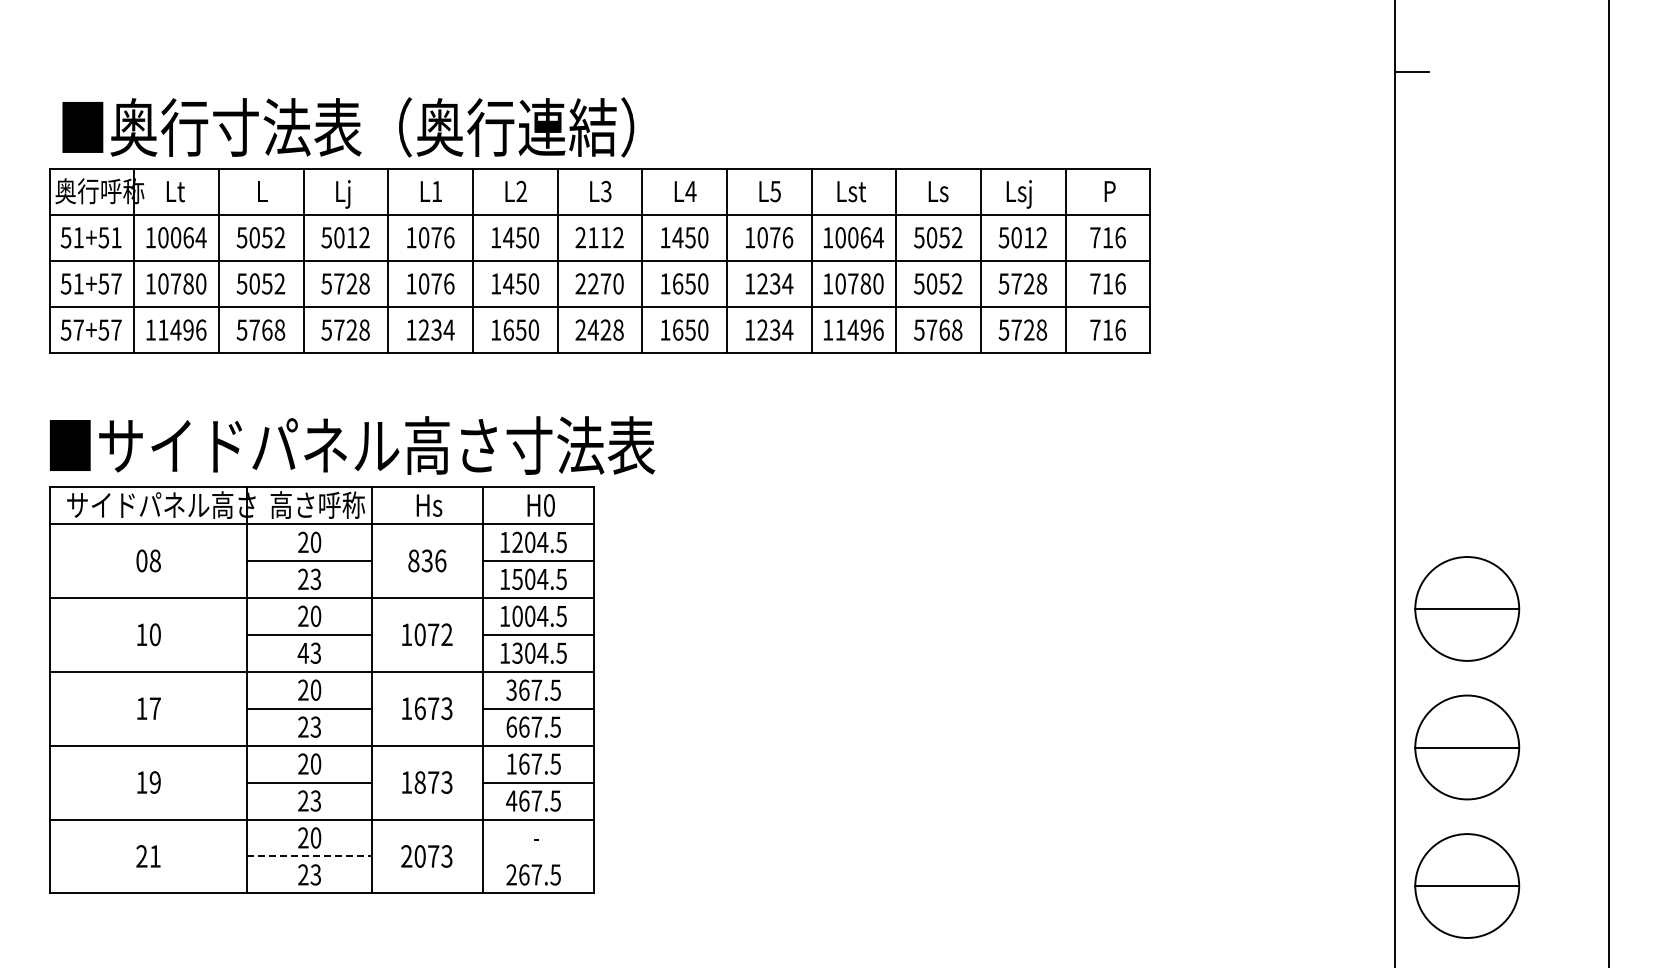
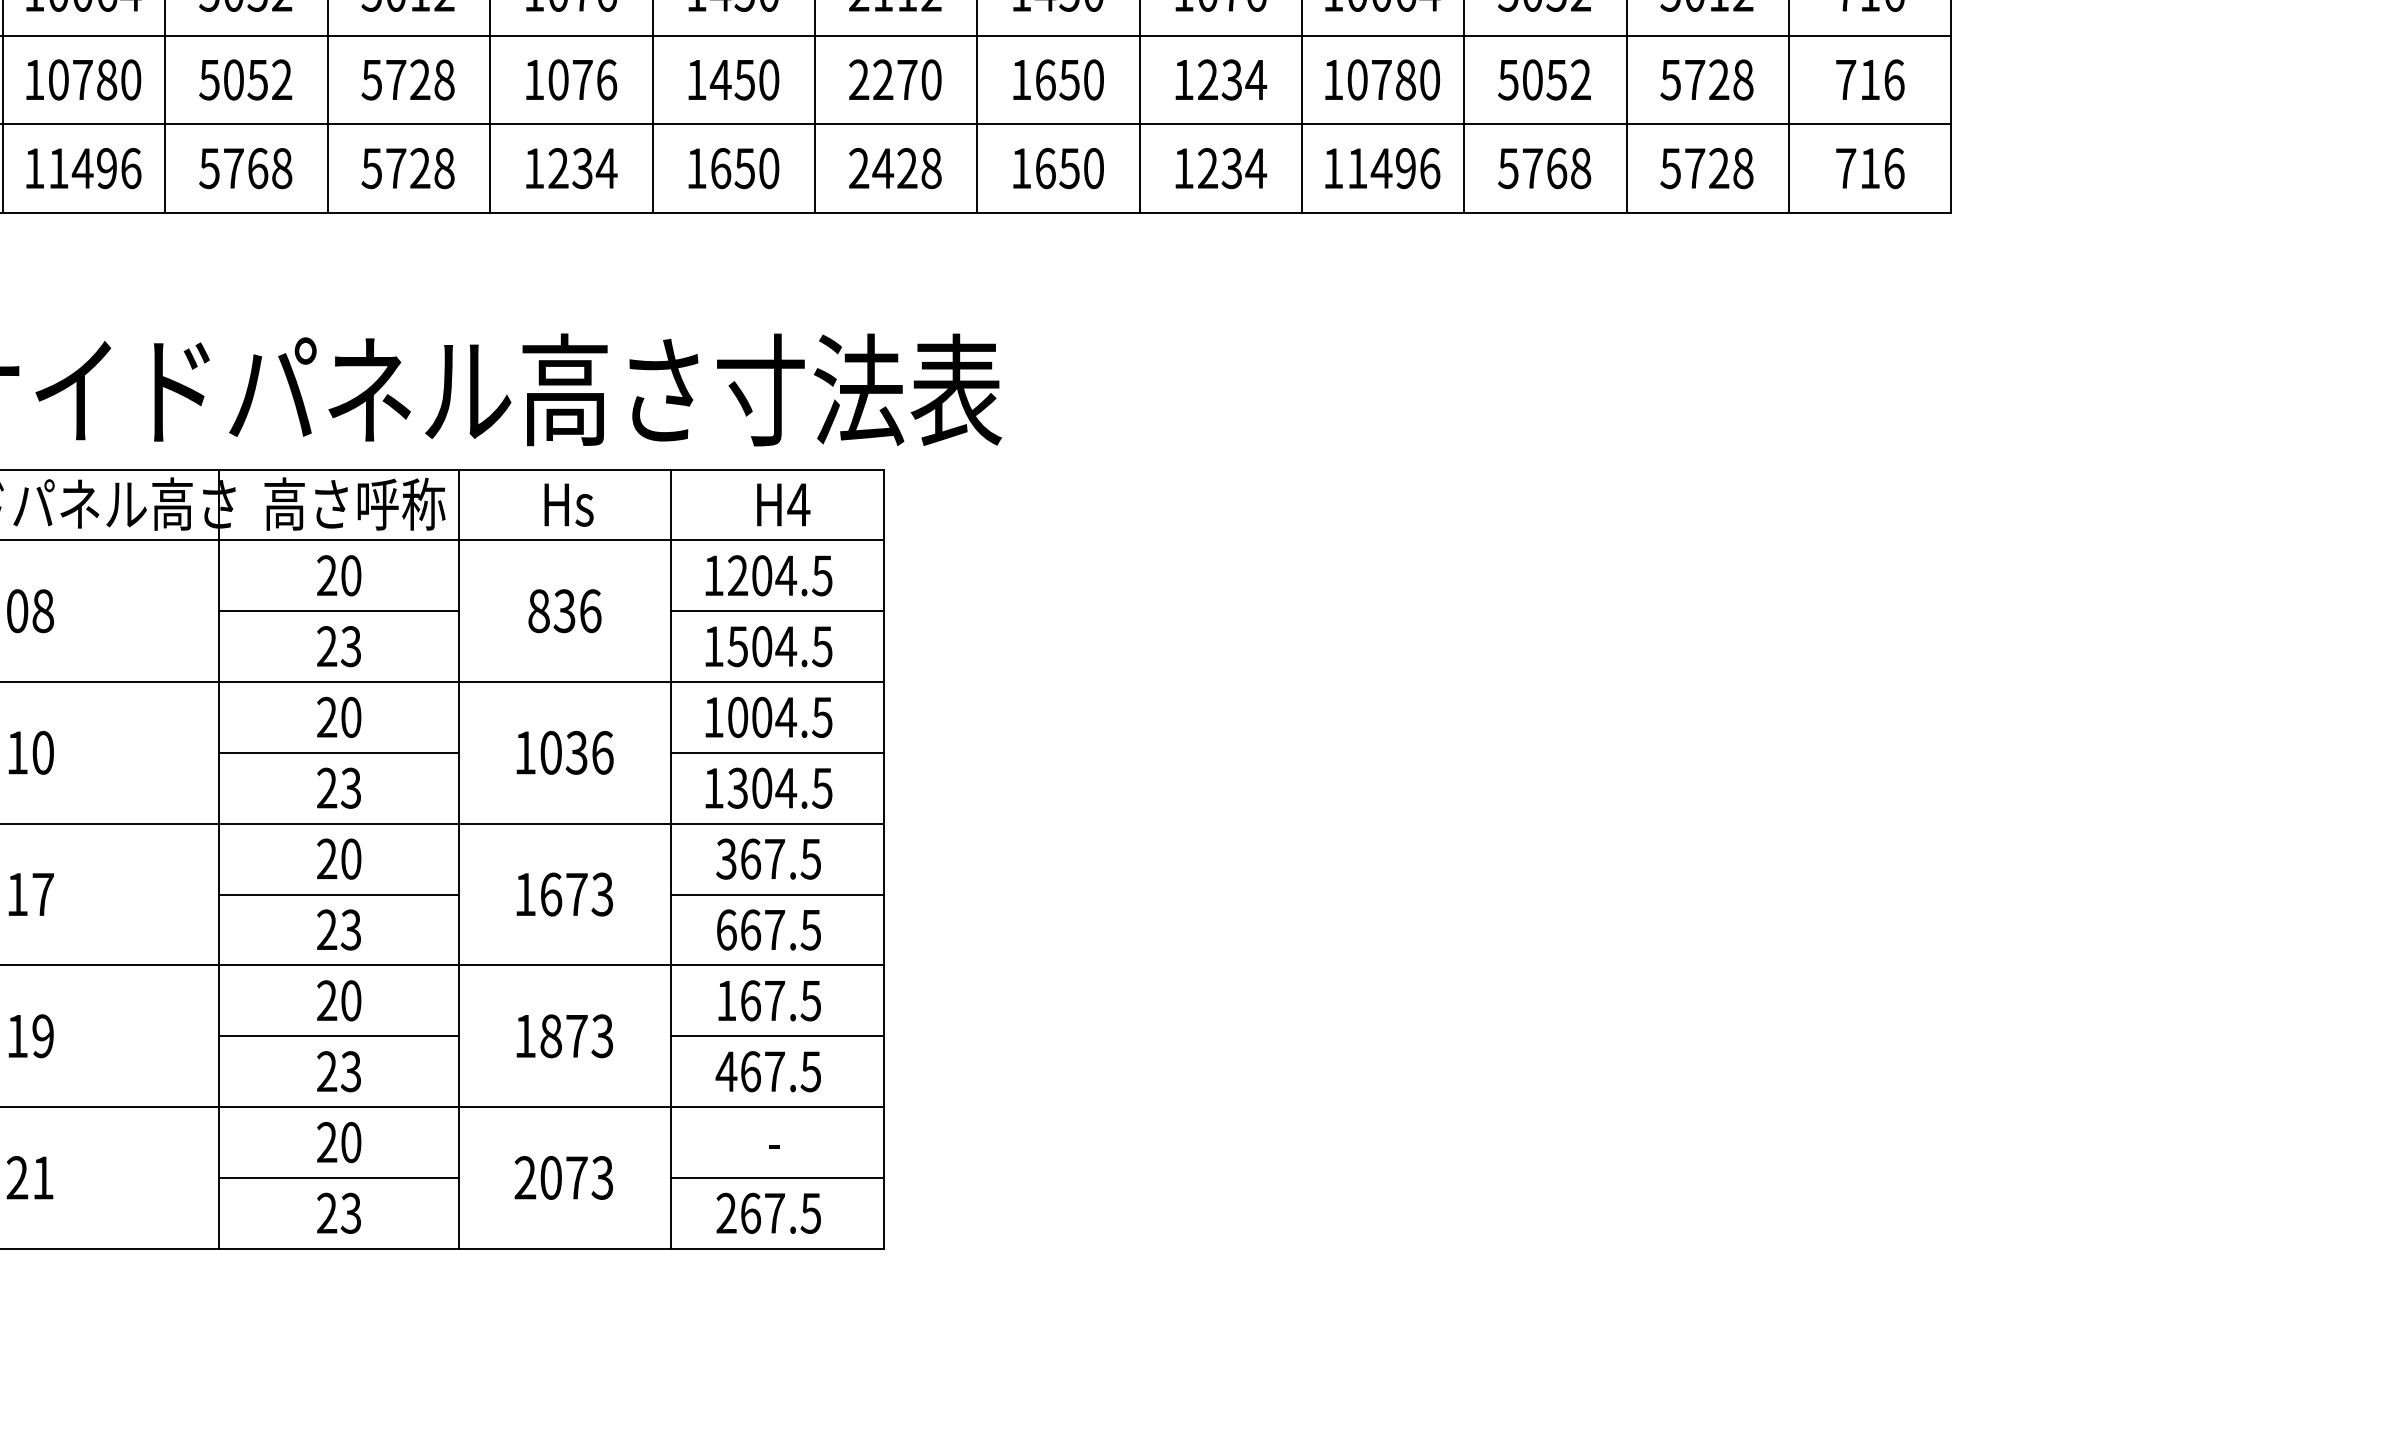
text: (549, 505) -> (799, 504), H0 -> H4
text: (439, 634) -> (588, 752), 1072 -> 1036
text: (302, 652) -> (325, 786), 43 -> 23
line: (309, 856) -> (338, 1178), dashed -> solid
line: (537, 856) -> (776, 1178), added

